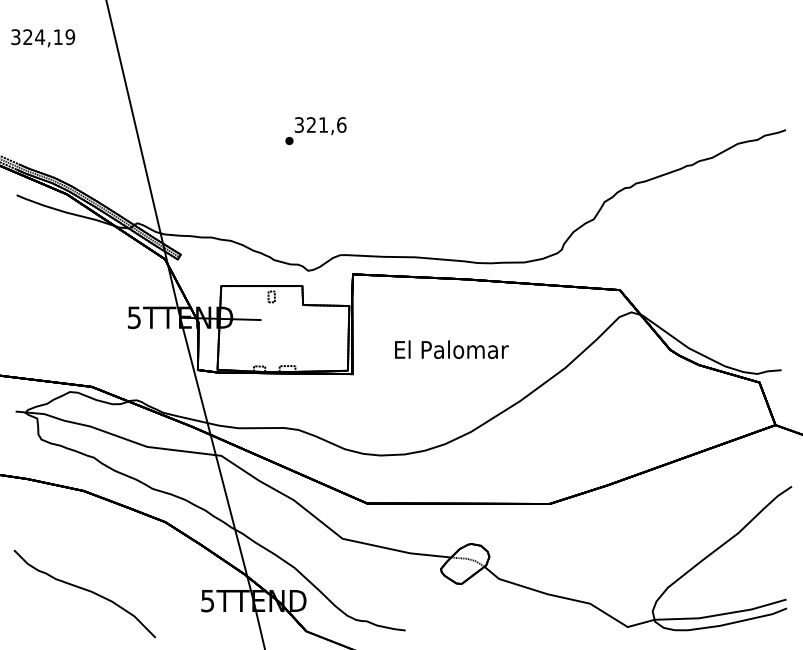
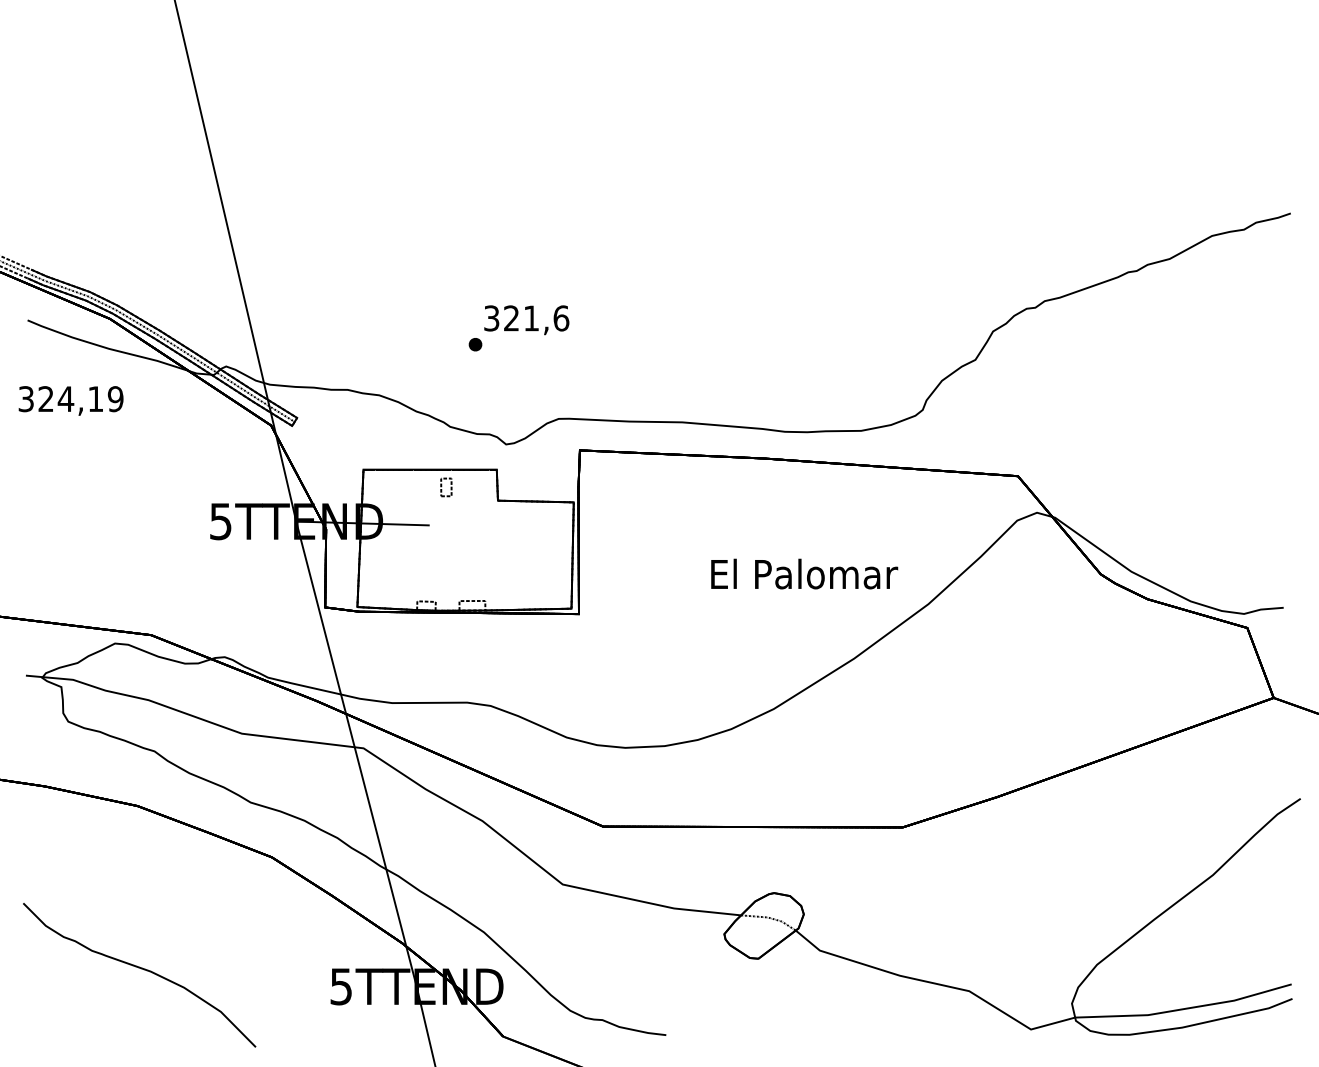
text: (42, 38) -> (69, 401), moved
text: (315, 131) -> (518, 329), moved
text: (451, 349) -> (804, 573), moved

